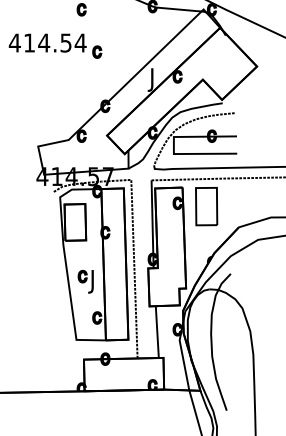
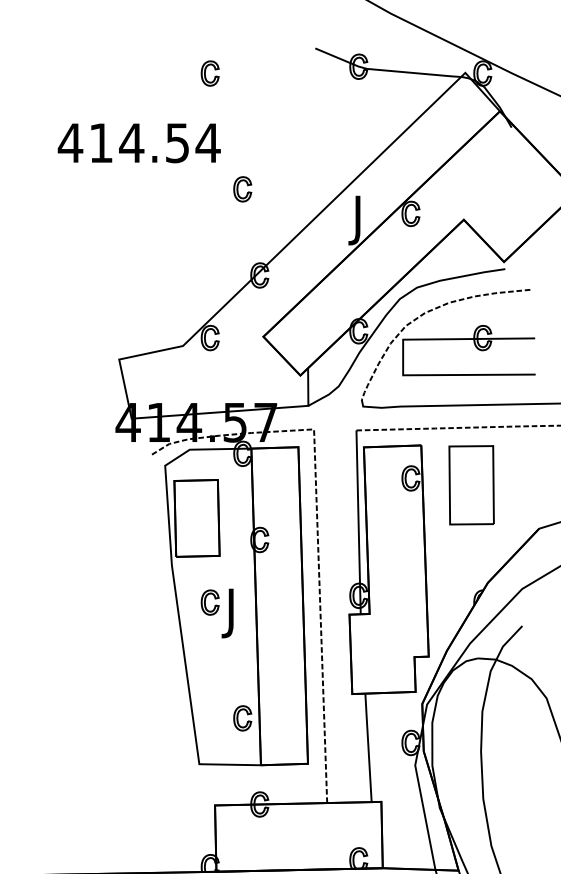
part: (97, 51) -> (243, 187), moved
part: (85, 281) -> (216, 612), moved

